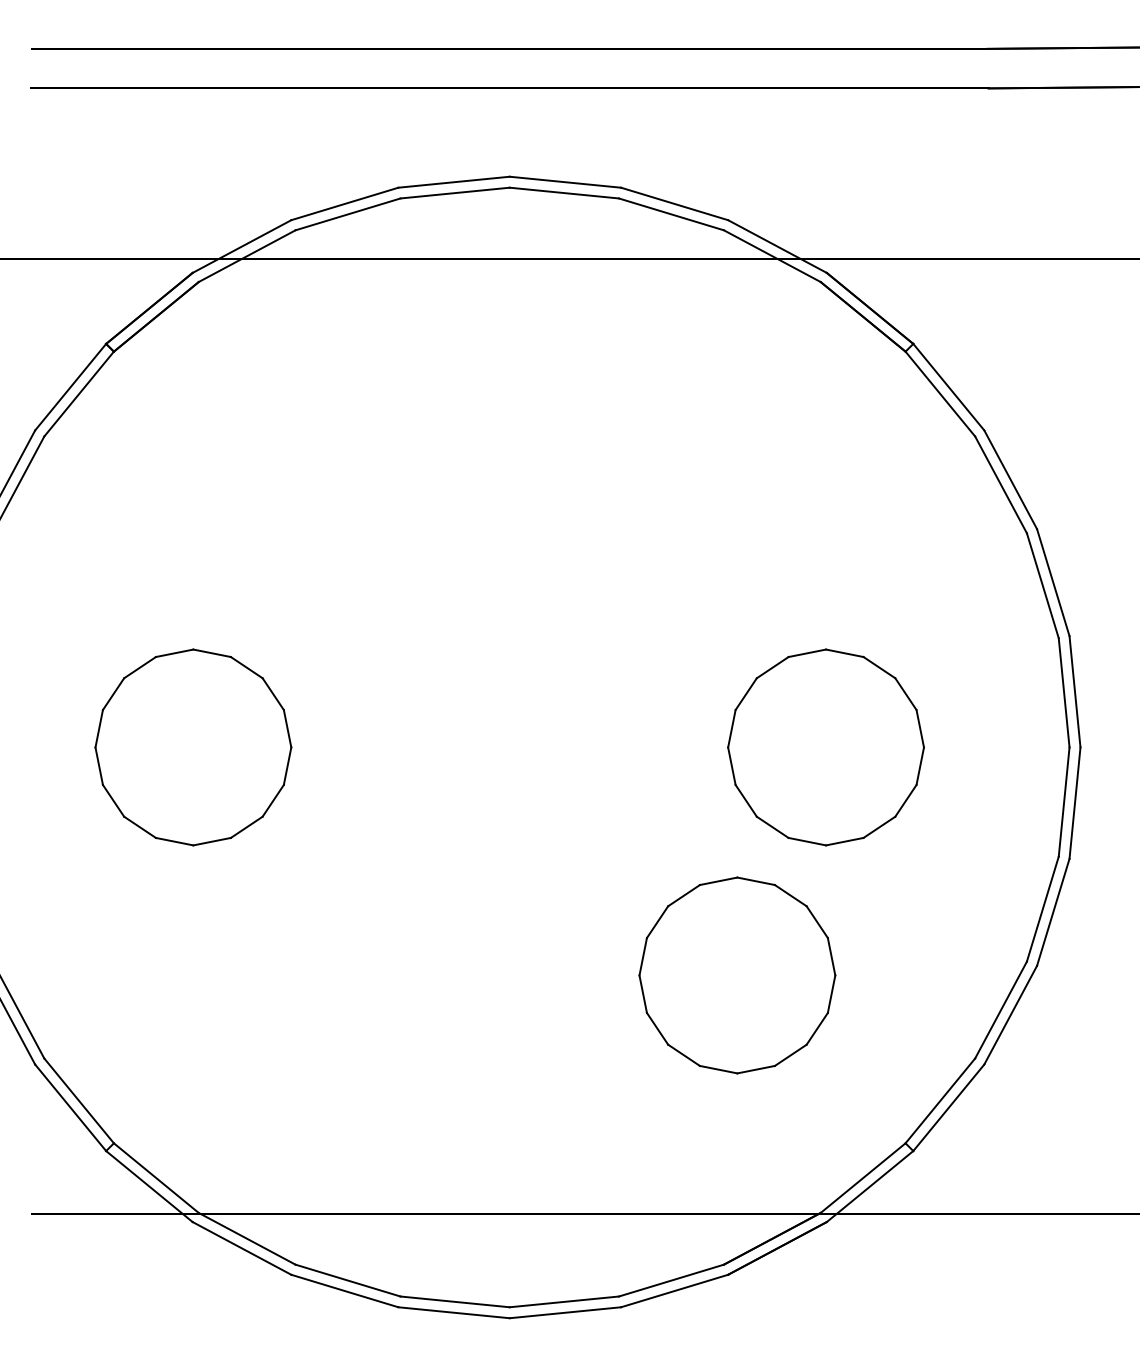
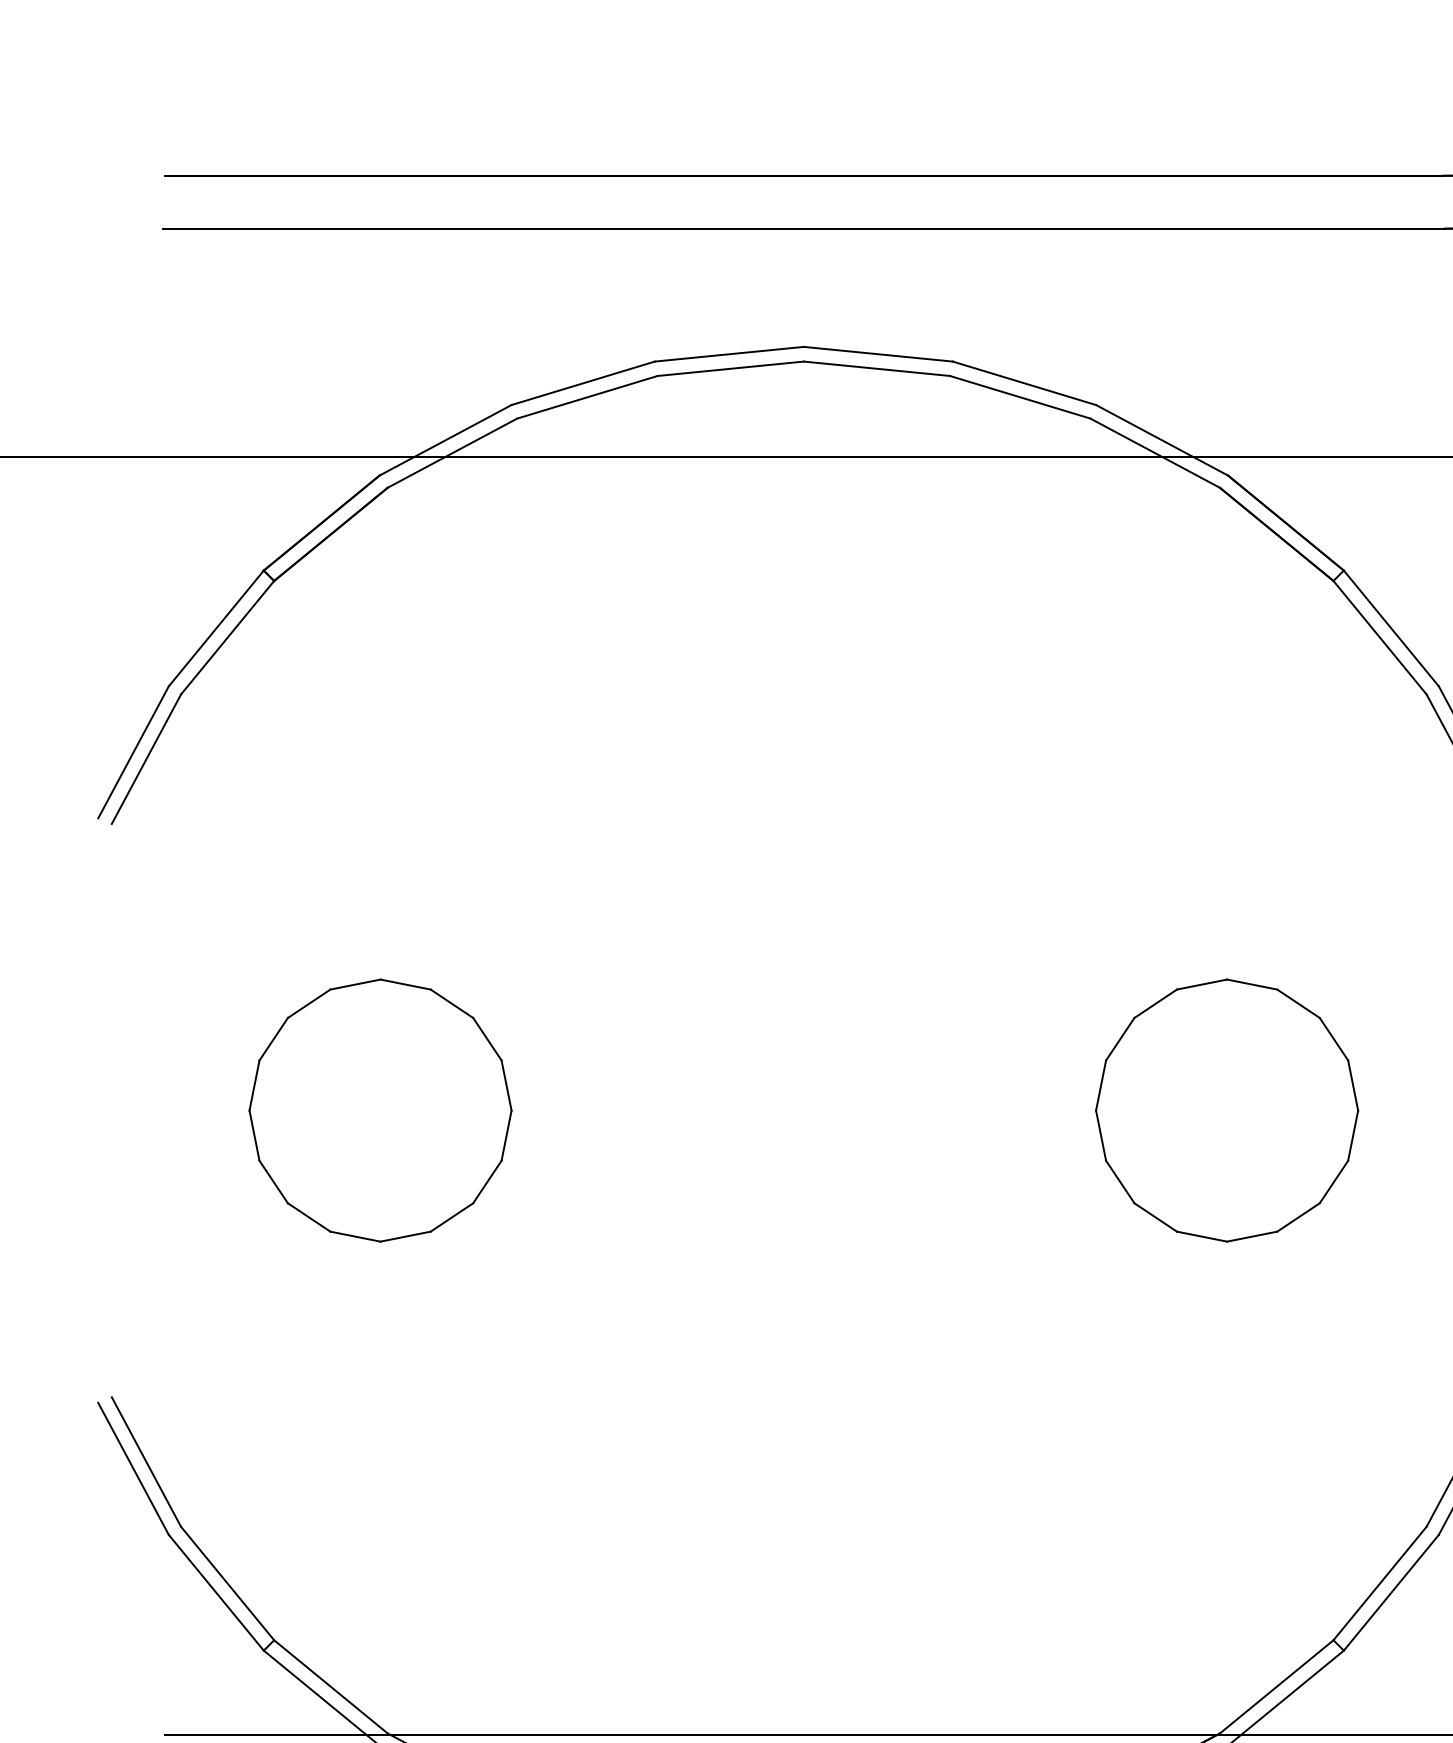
part: (737, 975) -> (1108, 1415), removed

